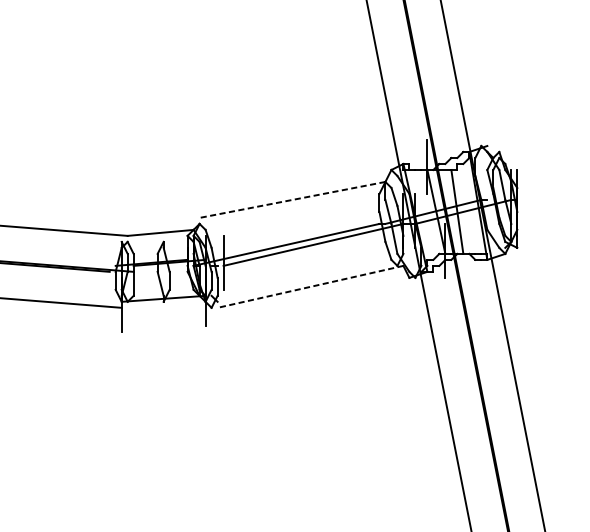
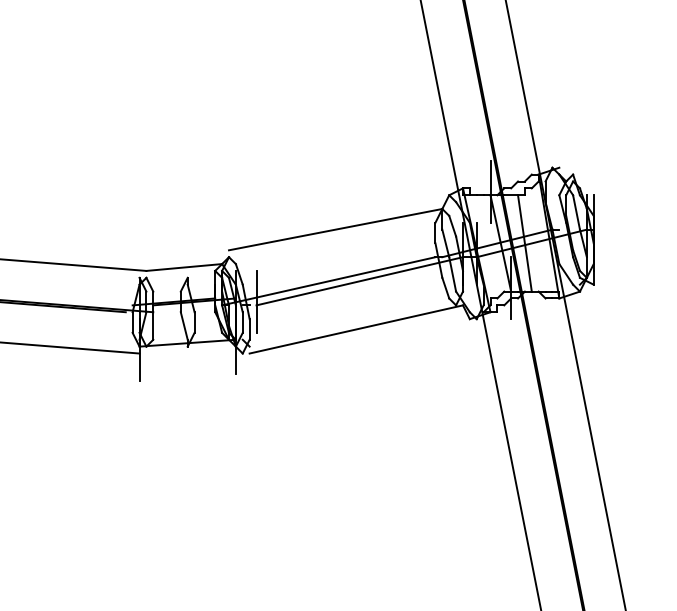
line: (292, 199) -> (335, 229), dashed -> solid
line: (309, 286) -> (355, 329), dashed -> solid

